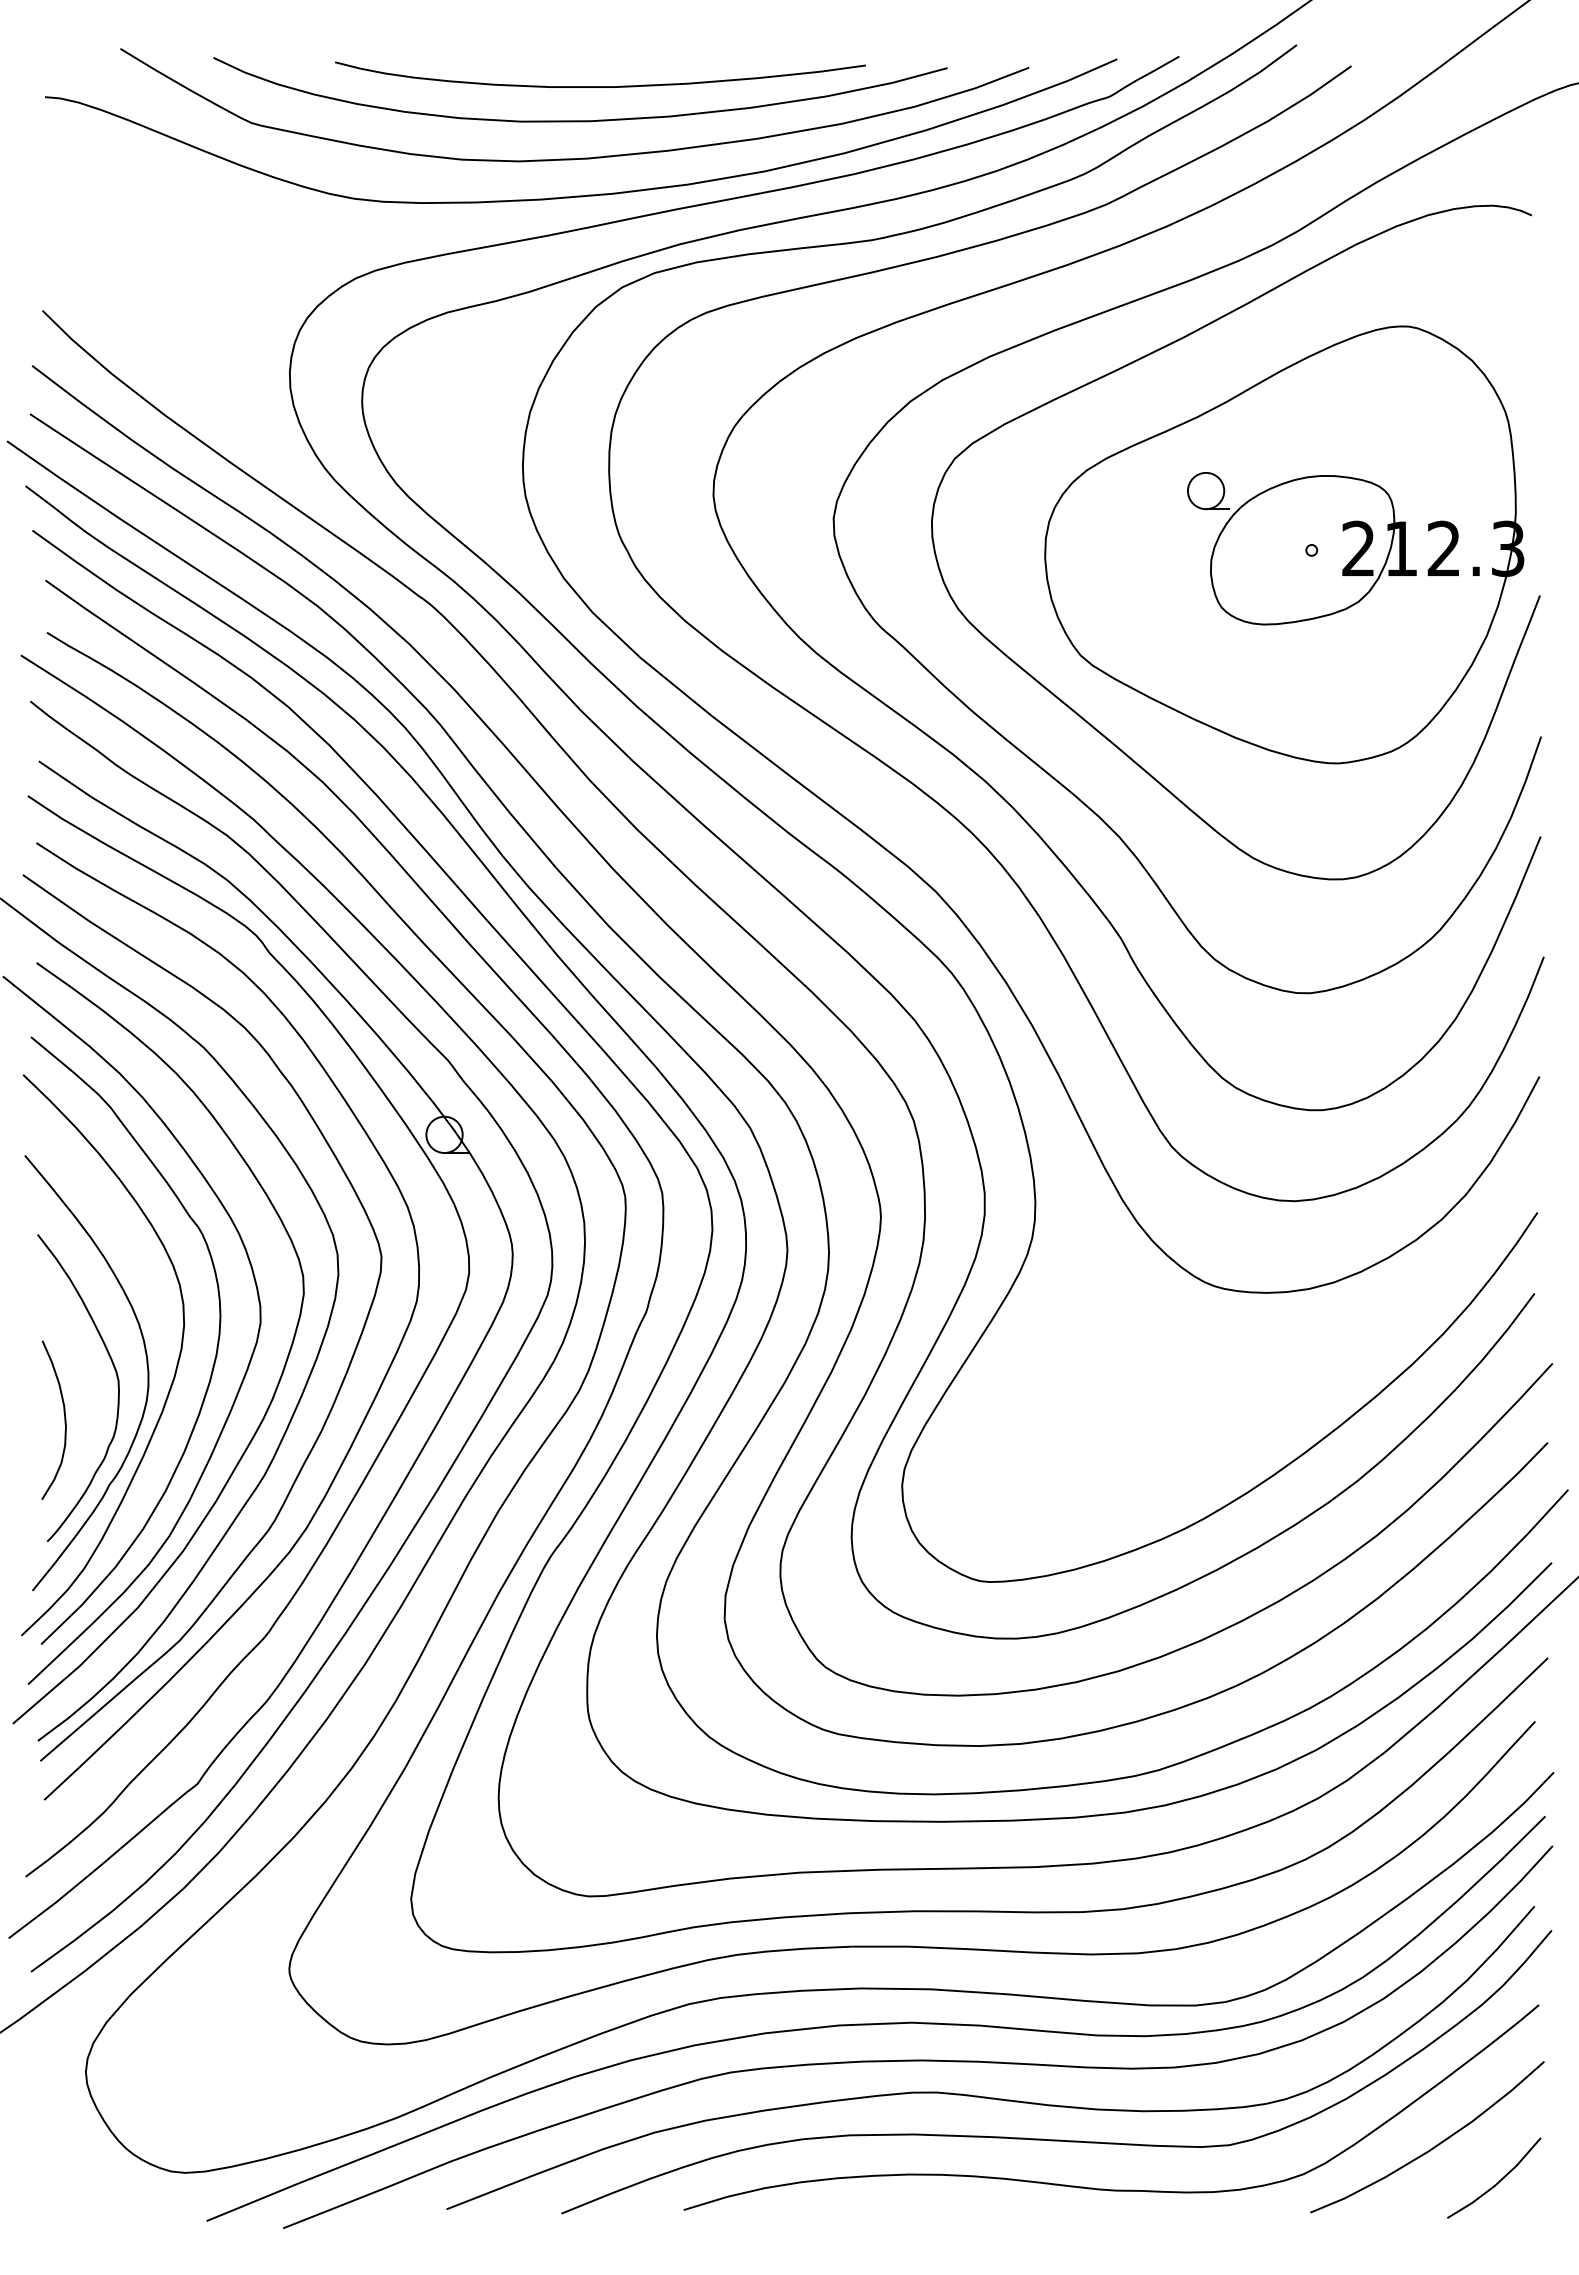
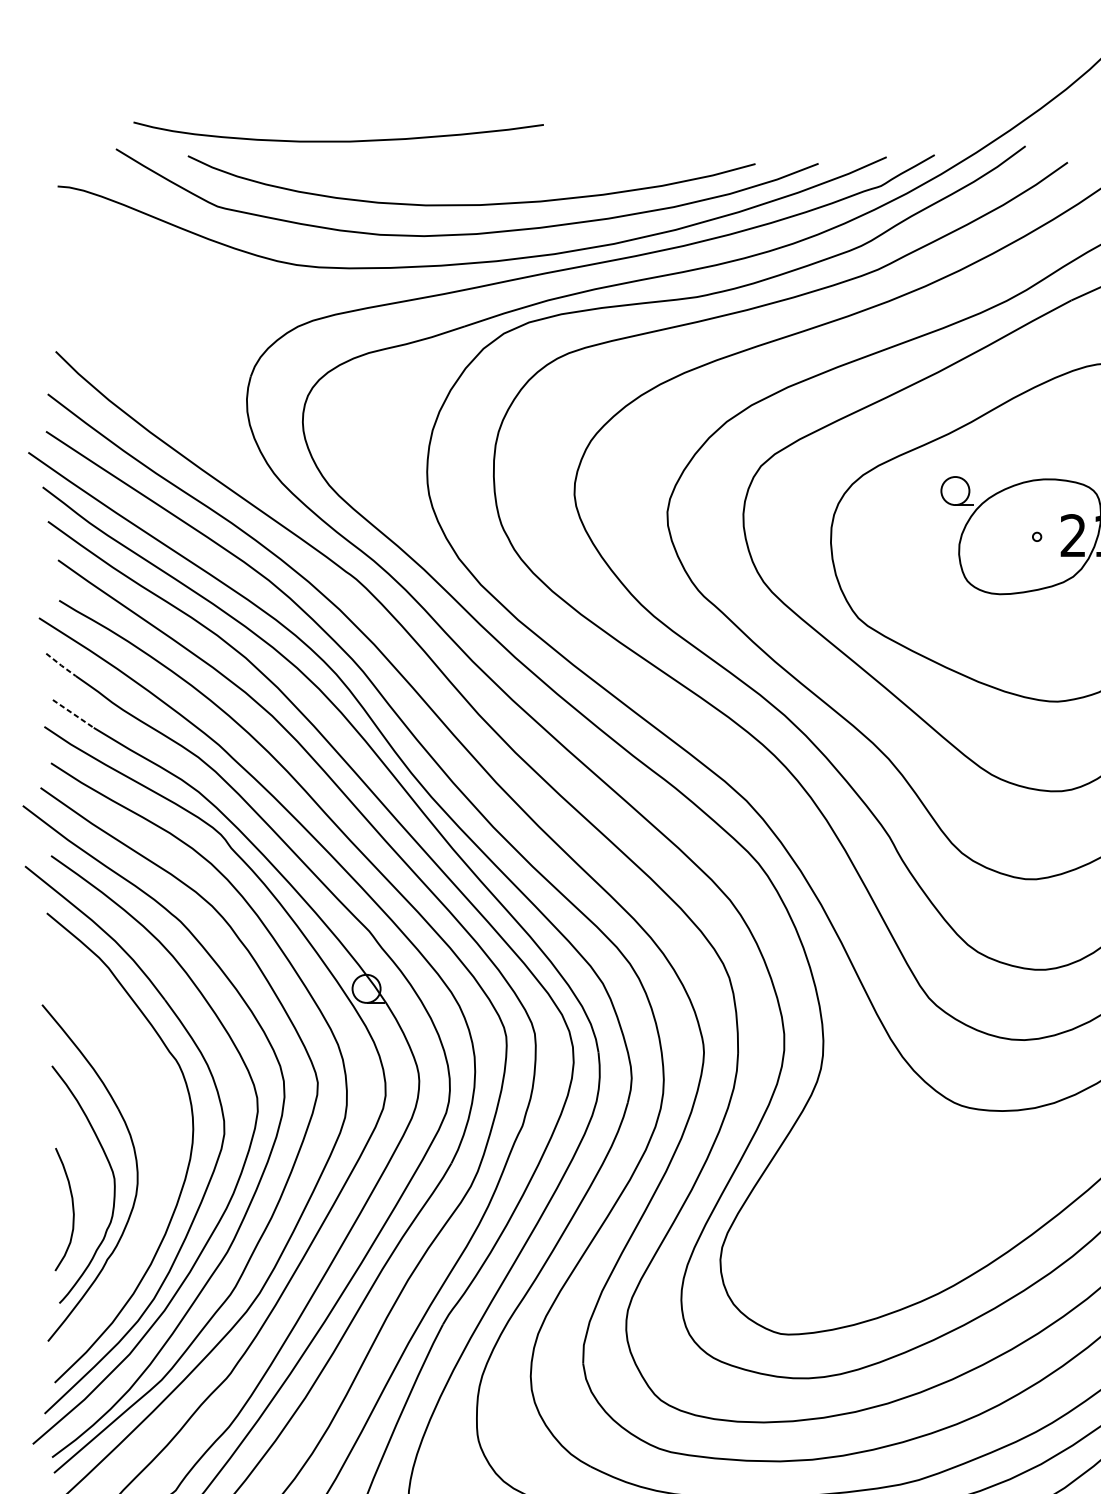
curve: (600, 86) -> (338, 141), moved
line: (49, 716) -> (61, 665), solid -> dashed
line: (65, 779) -> (73, 714), solid -> dashed
curve: (174, 1372) -> (157, 1172), removed

